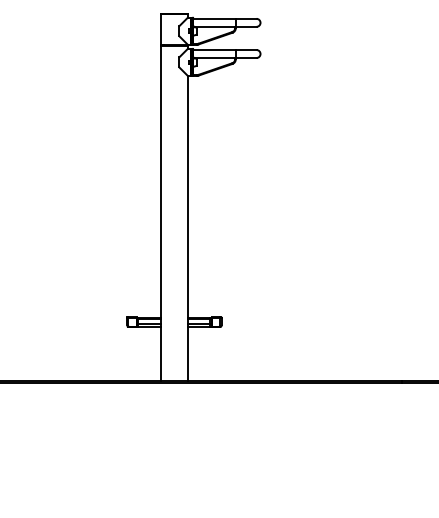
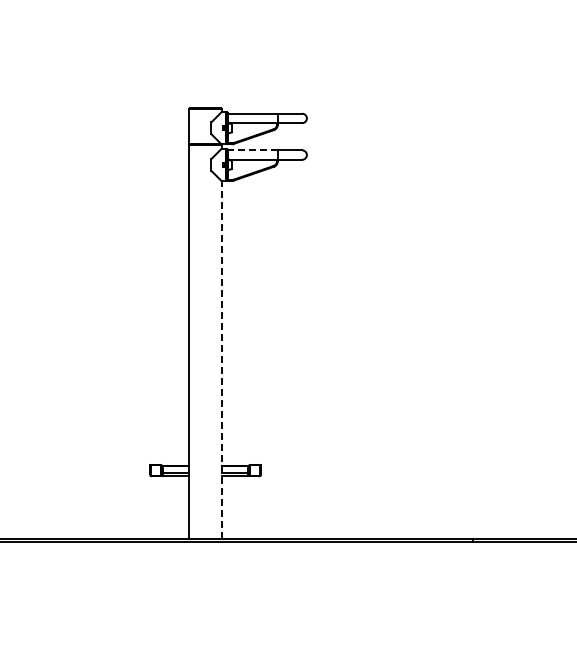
line: (214, 50) -> (252, 150), solid -> dashed
line: (187, 227) -> (221, 359), solid -> dashed

